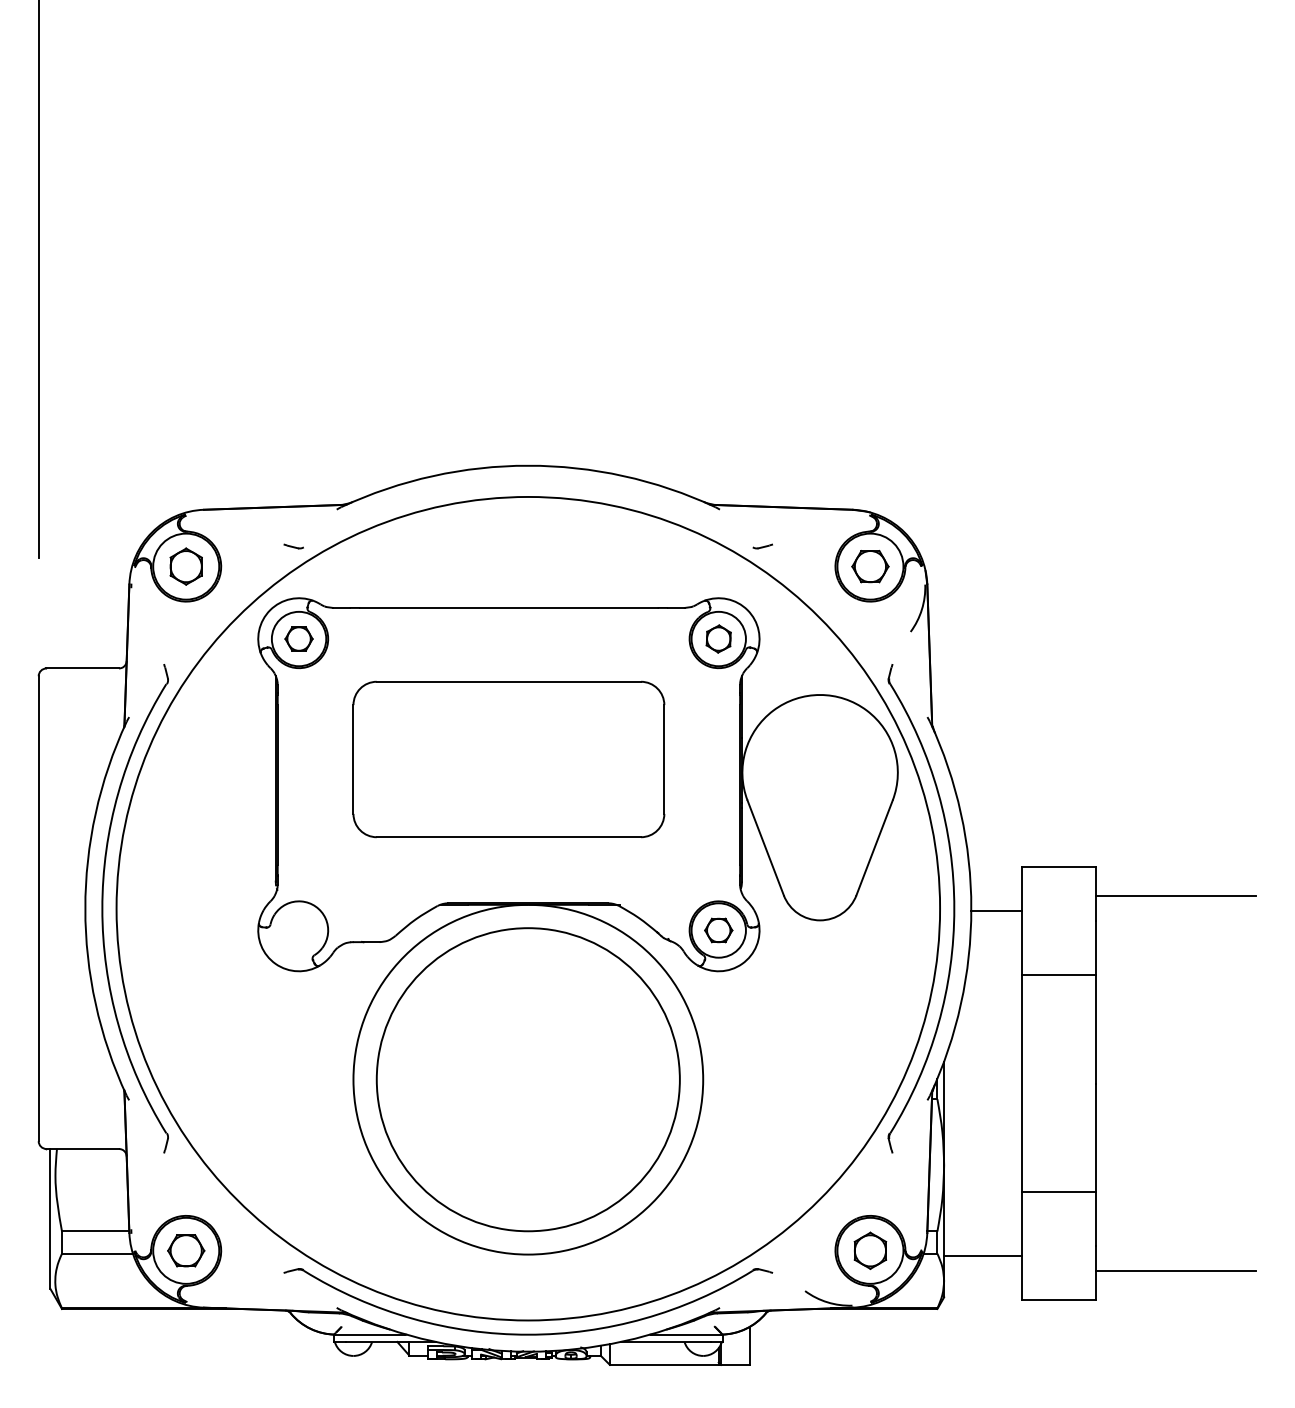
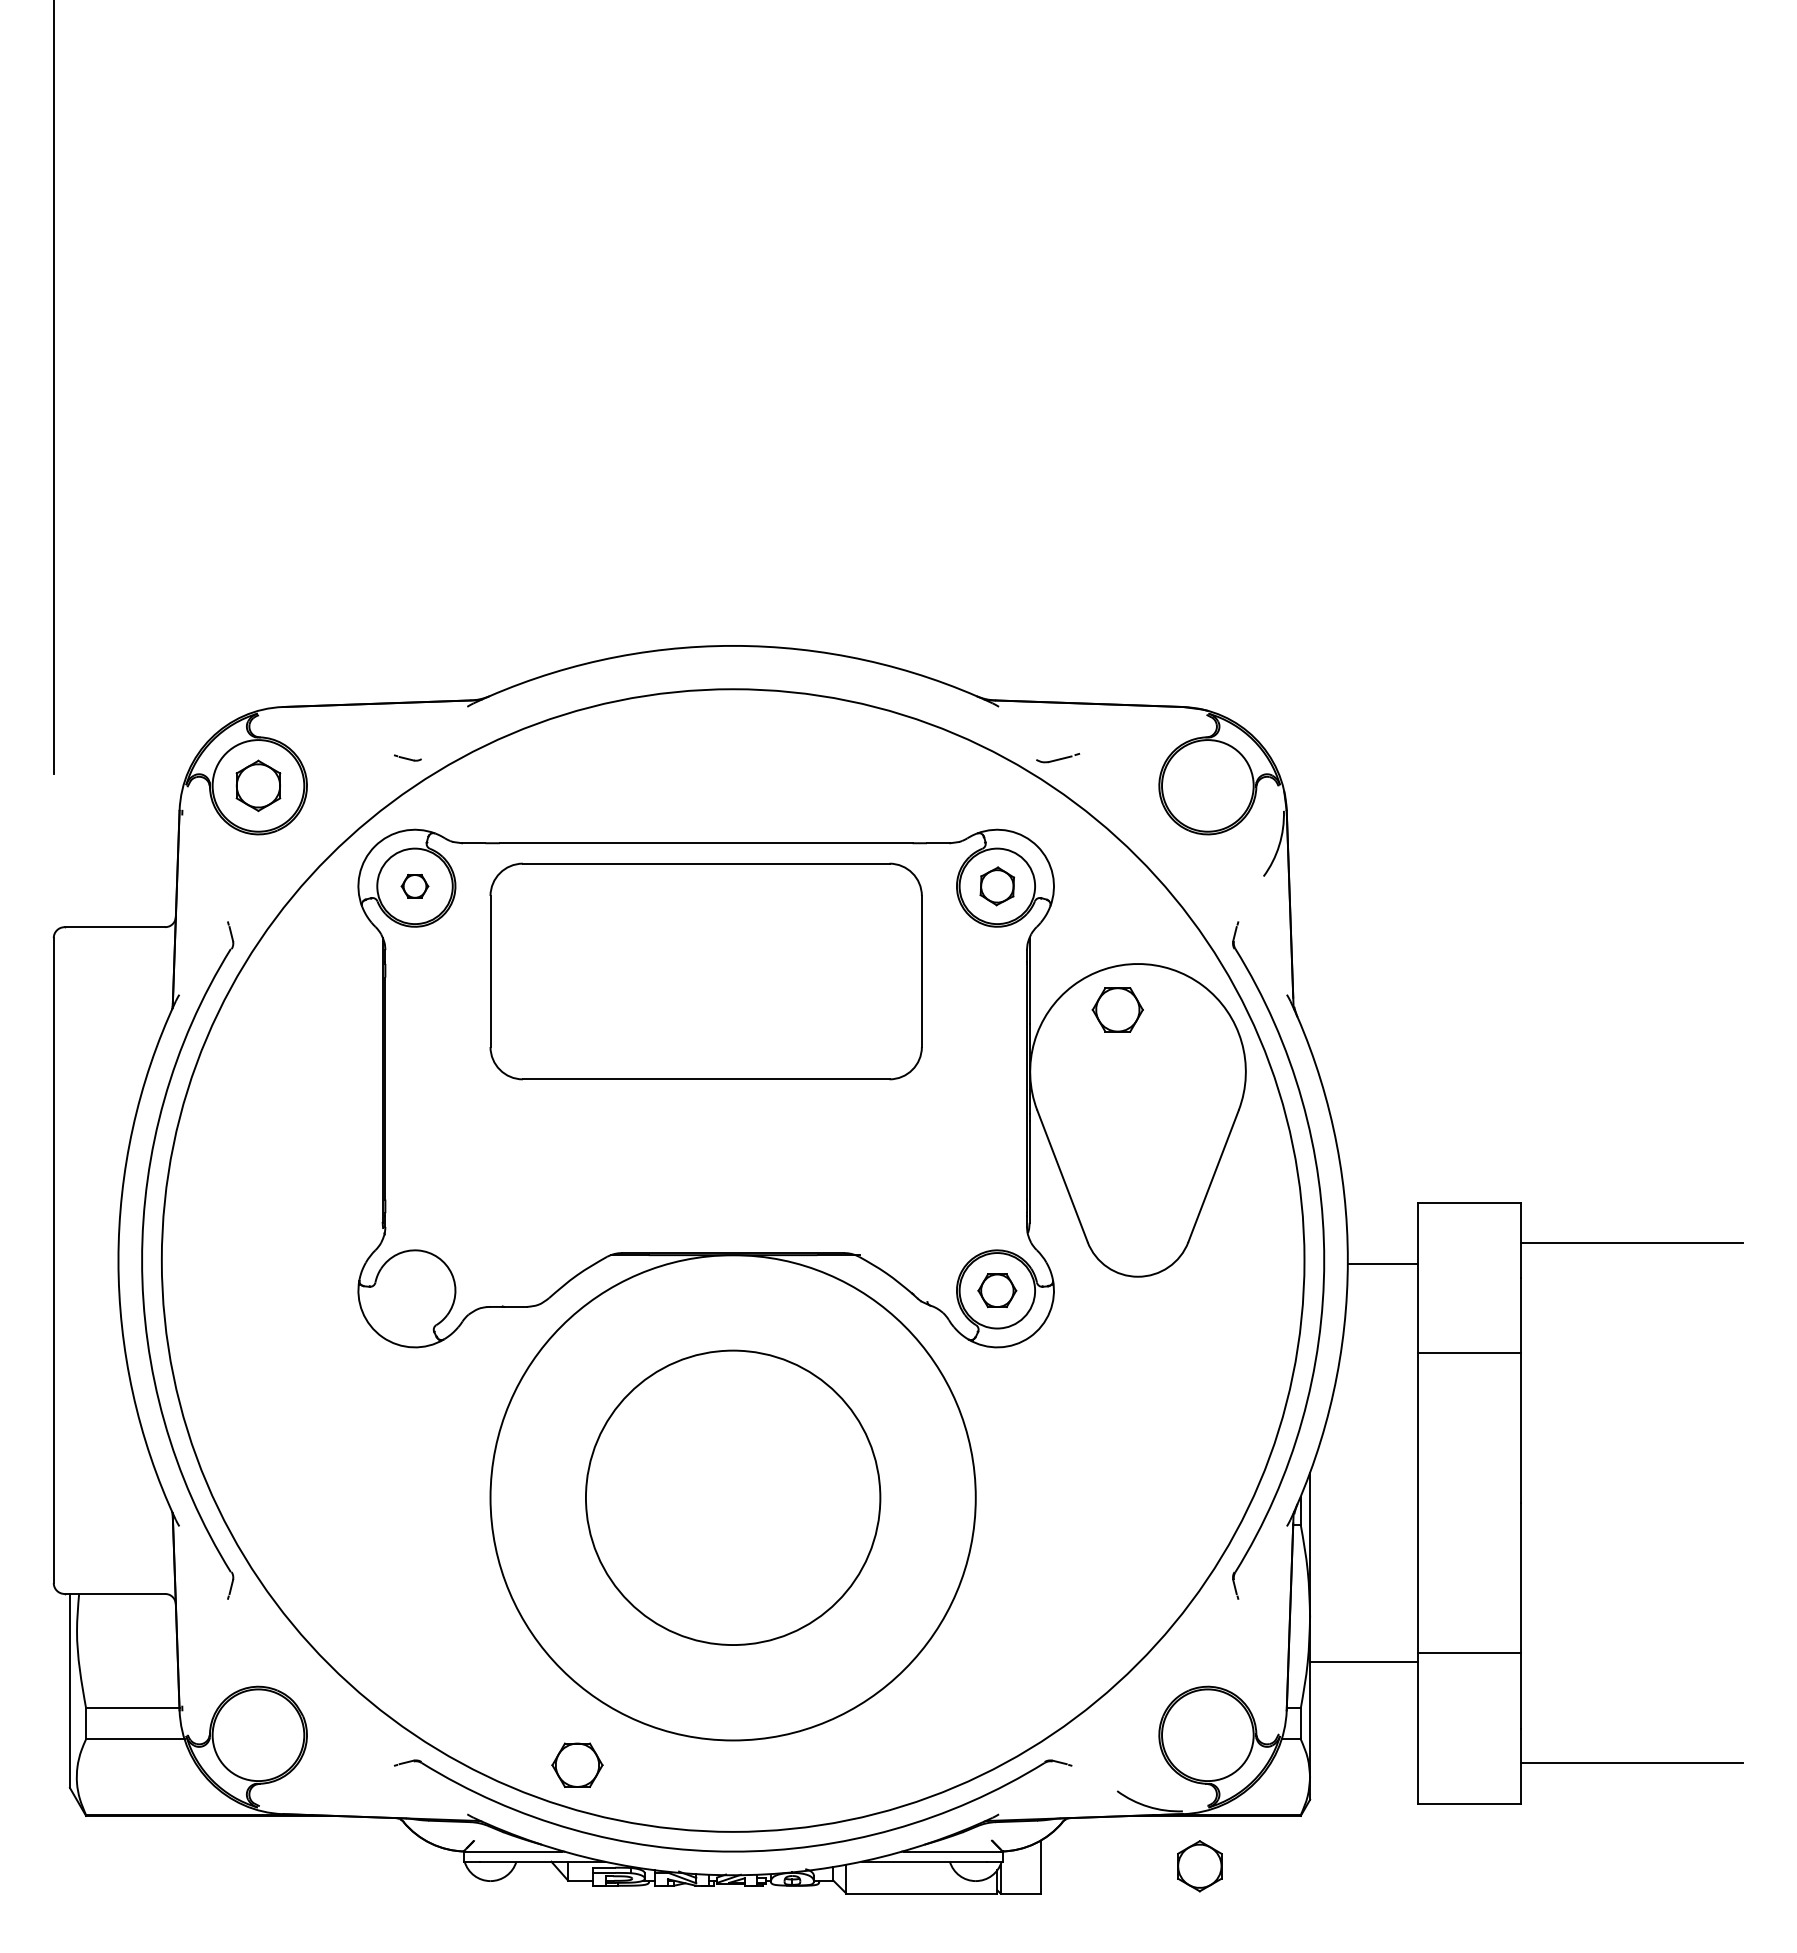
part: (762, 546) -> (1058, 757), size x1.6
part: (870, 566) -> (1117, 1009), moved
part: (298, 639) -> (414, 886), size x0.7
part: (508, 759) -> (705, 971), moved
circle: (527, 1079) -> (732, 1497), size x0.7
part: (186, 1250) -> (577, 1764), moved
part: (870, 1251) -> (1199, 1866), moved
line: (982, 1256) -> (1363, 1661), moved

